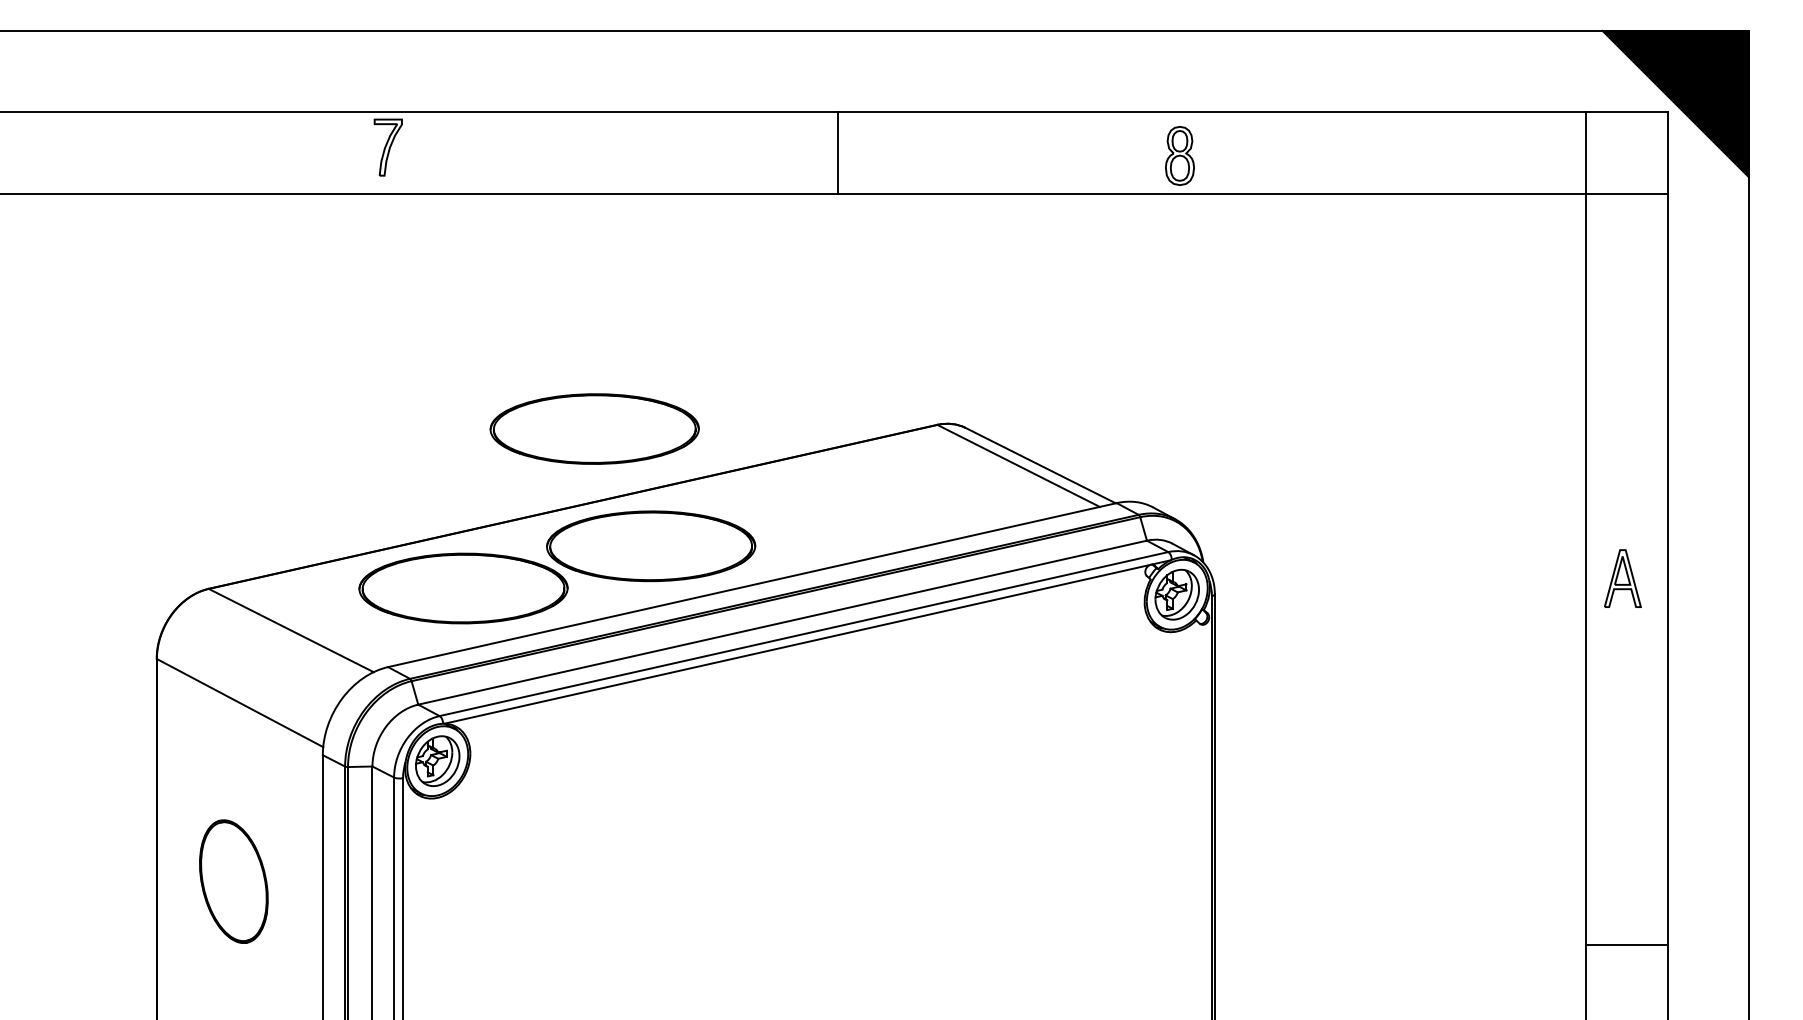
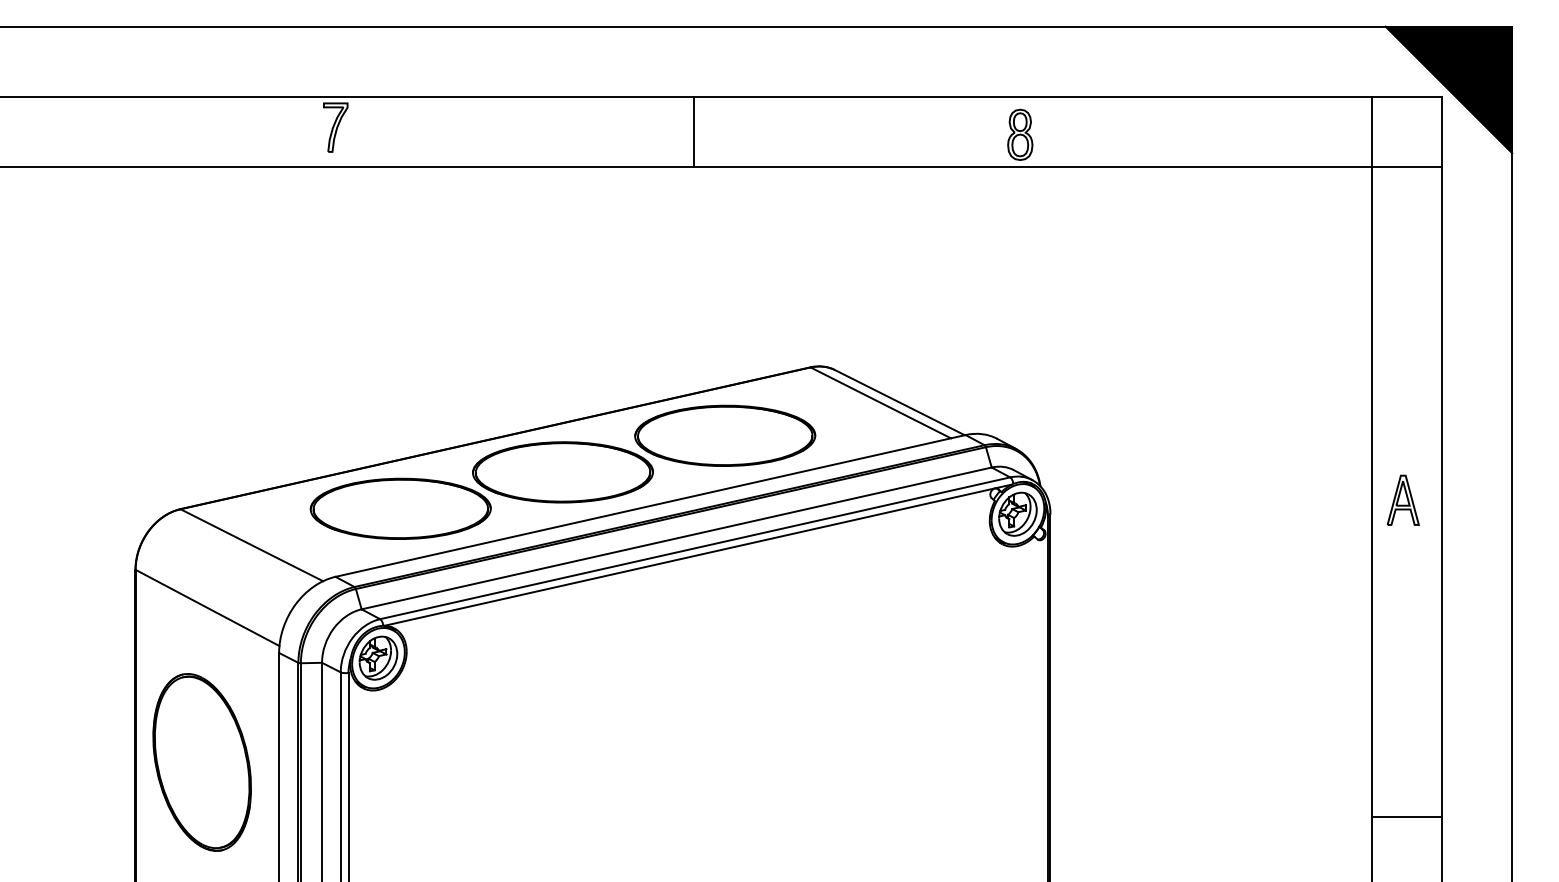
line: (838, 152) -> (694, 131), moved
part: (594, 428) -> (725, 435), moved
part: (233, 881) -> (201, 762), size x1.67

